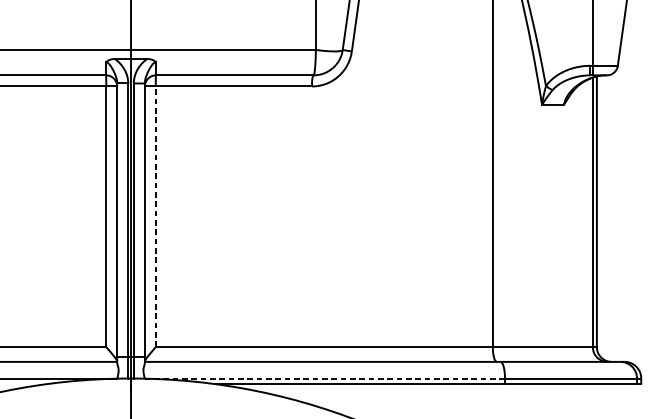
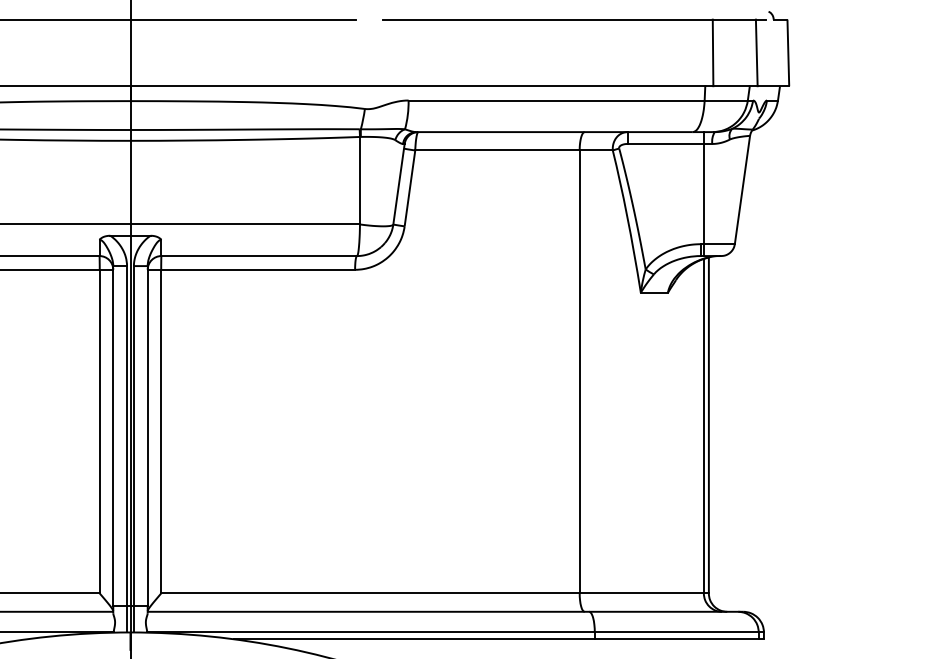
line: (156, 216) -> (161, 431), dashed -> solid
line: (325, 378) -> (371, 632), dashed -> solid

